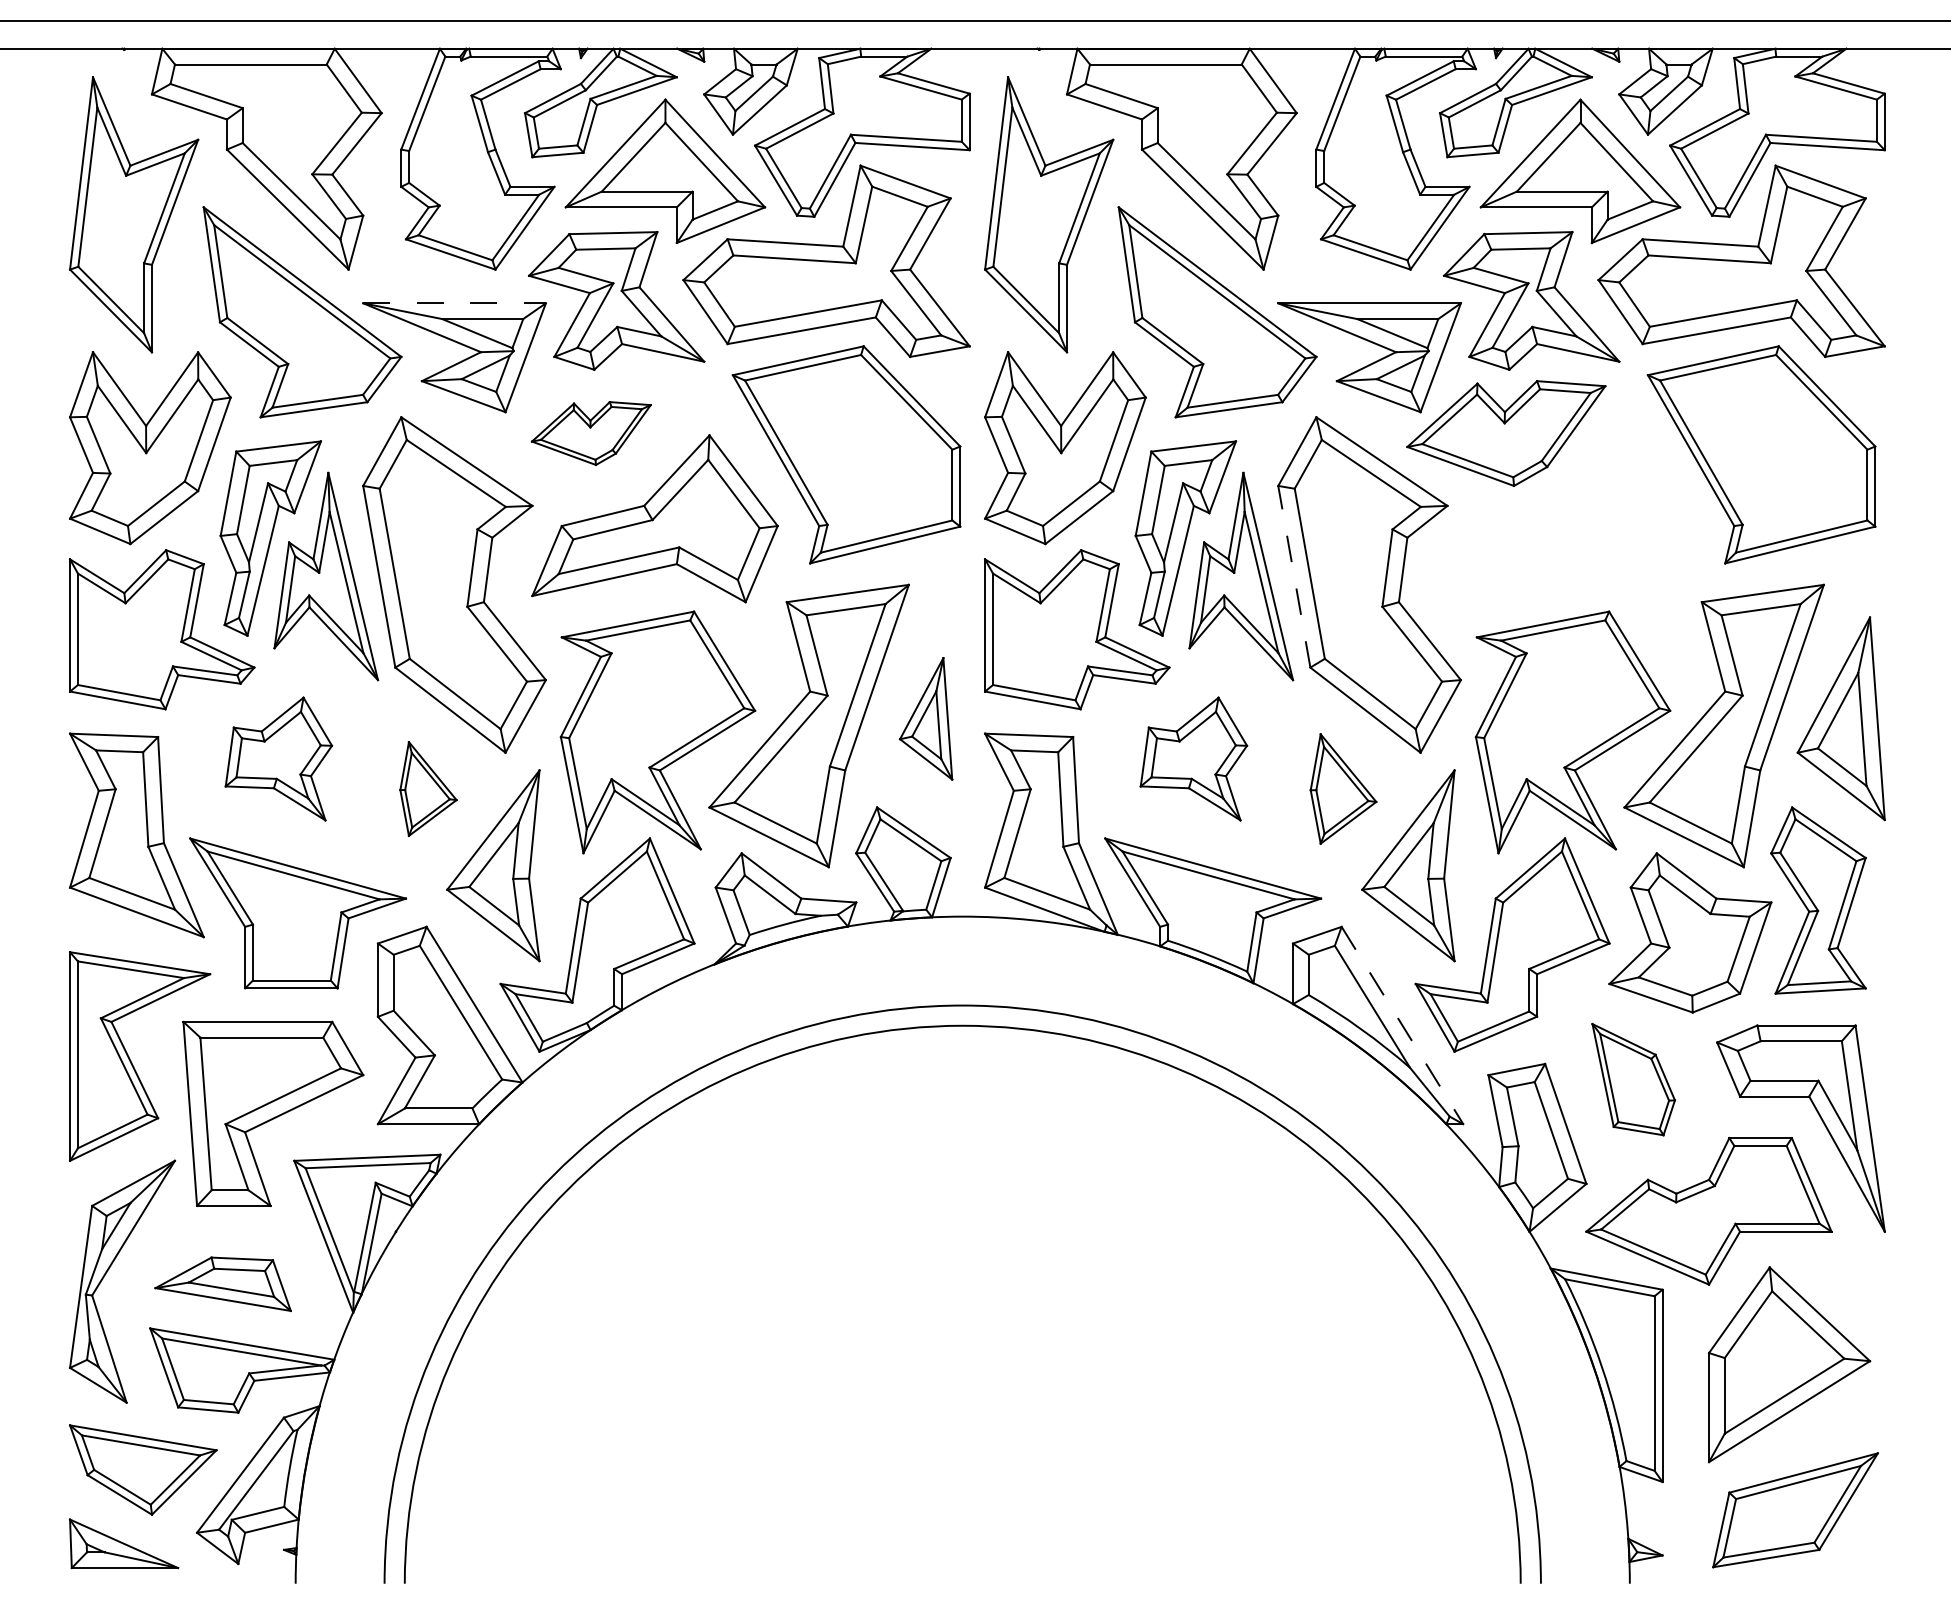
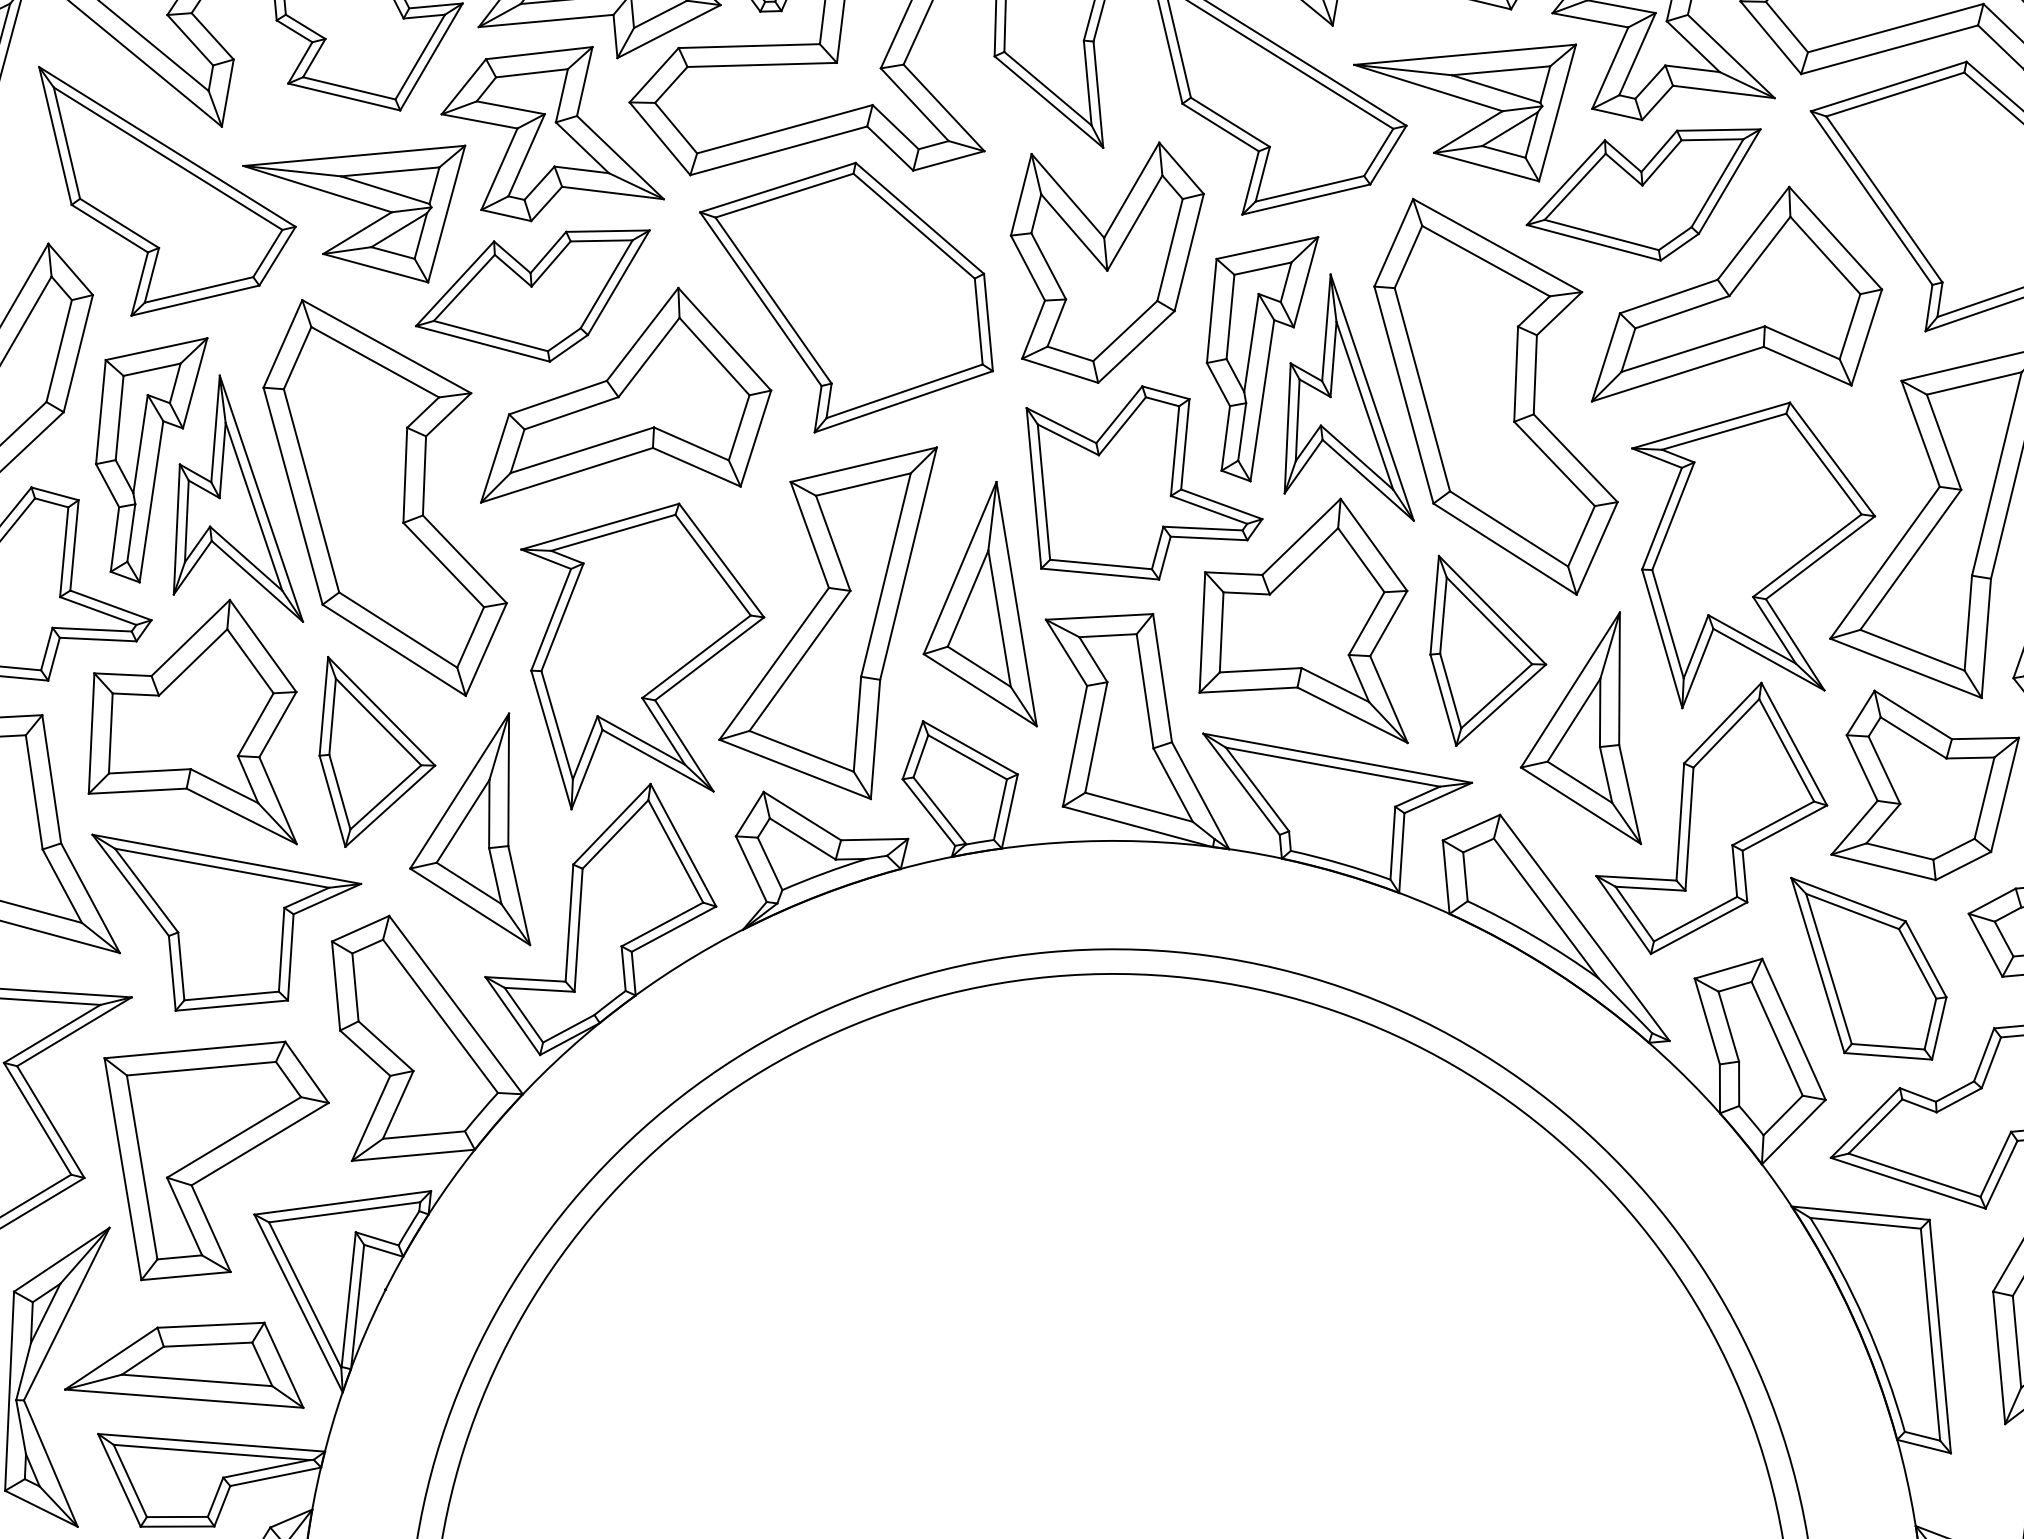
line: (455, 303) -> (355, 156), dashed -> solid
part: (591, 433) -> (534, 298), size x1.67
part: (1569, 518) -> (1731, 293), added
line: (1294, 576) -> (1404, 394), dashed -> solid
part: (925, 718) -> (971, 607), size x1.67
part: (278, 758) -> (190, 727), size x1.67
part: (1193, 758) -> (1301, 626), size x1.67
part: (428, 788) -> (376, 747), size x1.67
part: (1343, 788) -> (1487, 646), size x1.43
line: (1402, 1025) -> (1584, 927), dashed -> solid
part: (1633, 1079) -> (1871, 967), size x1.43
part: (222, 1284) -> (180, 1372), size x1.43

